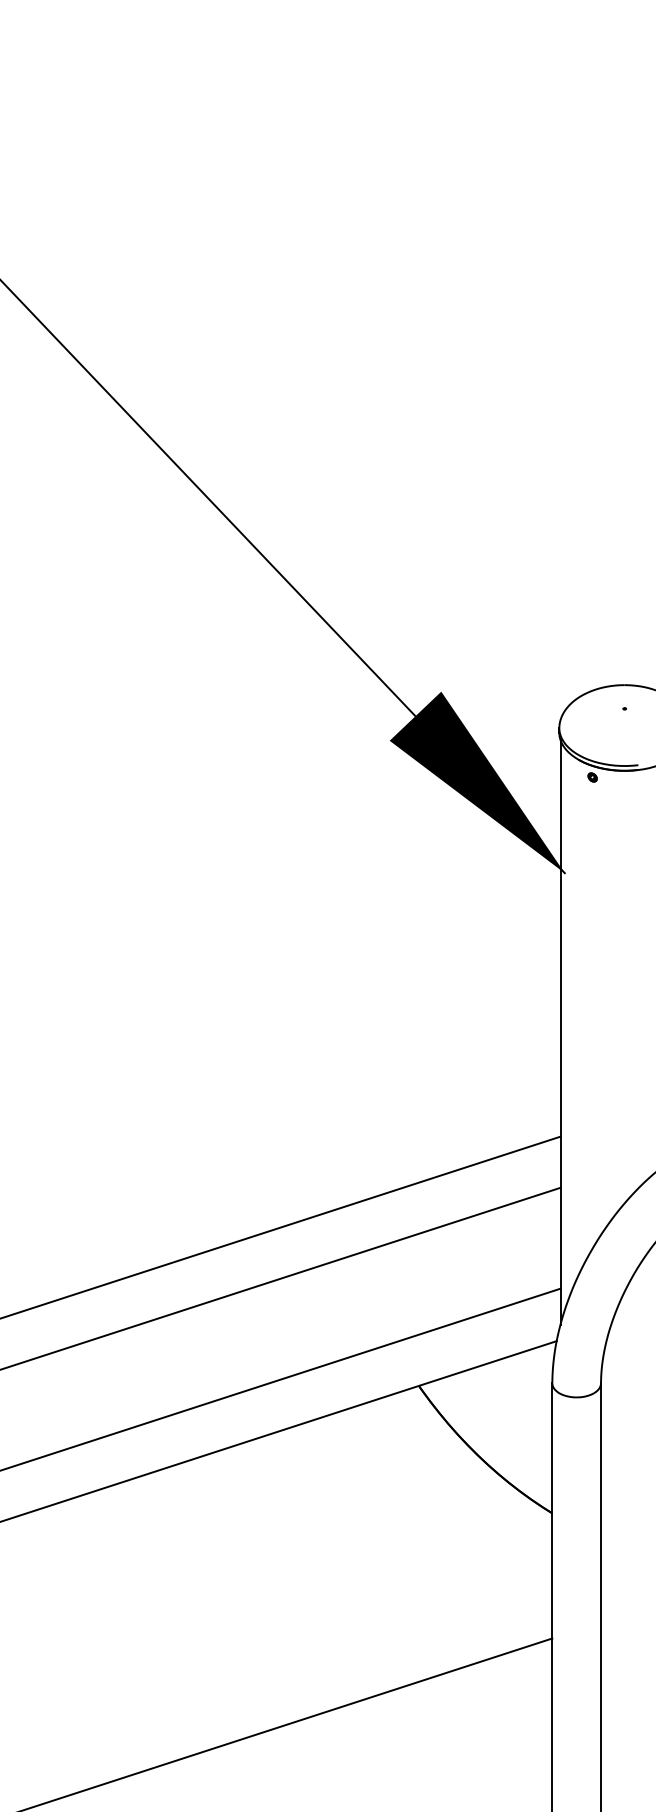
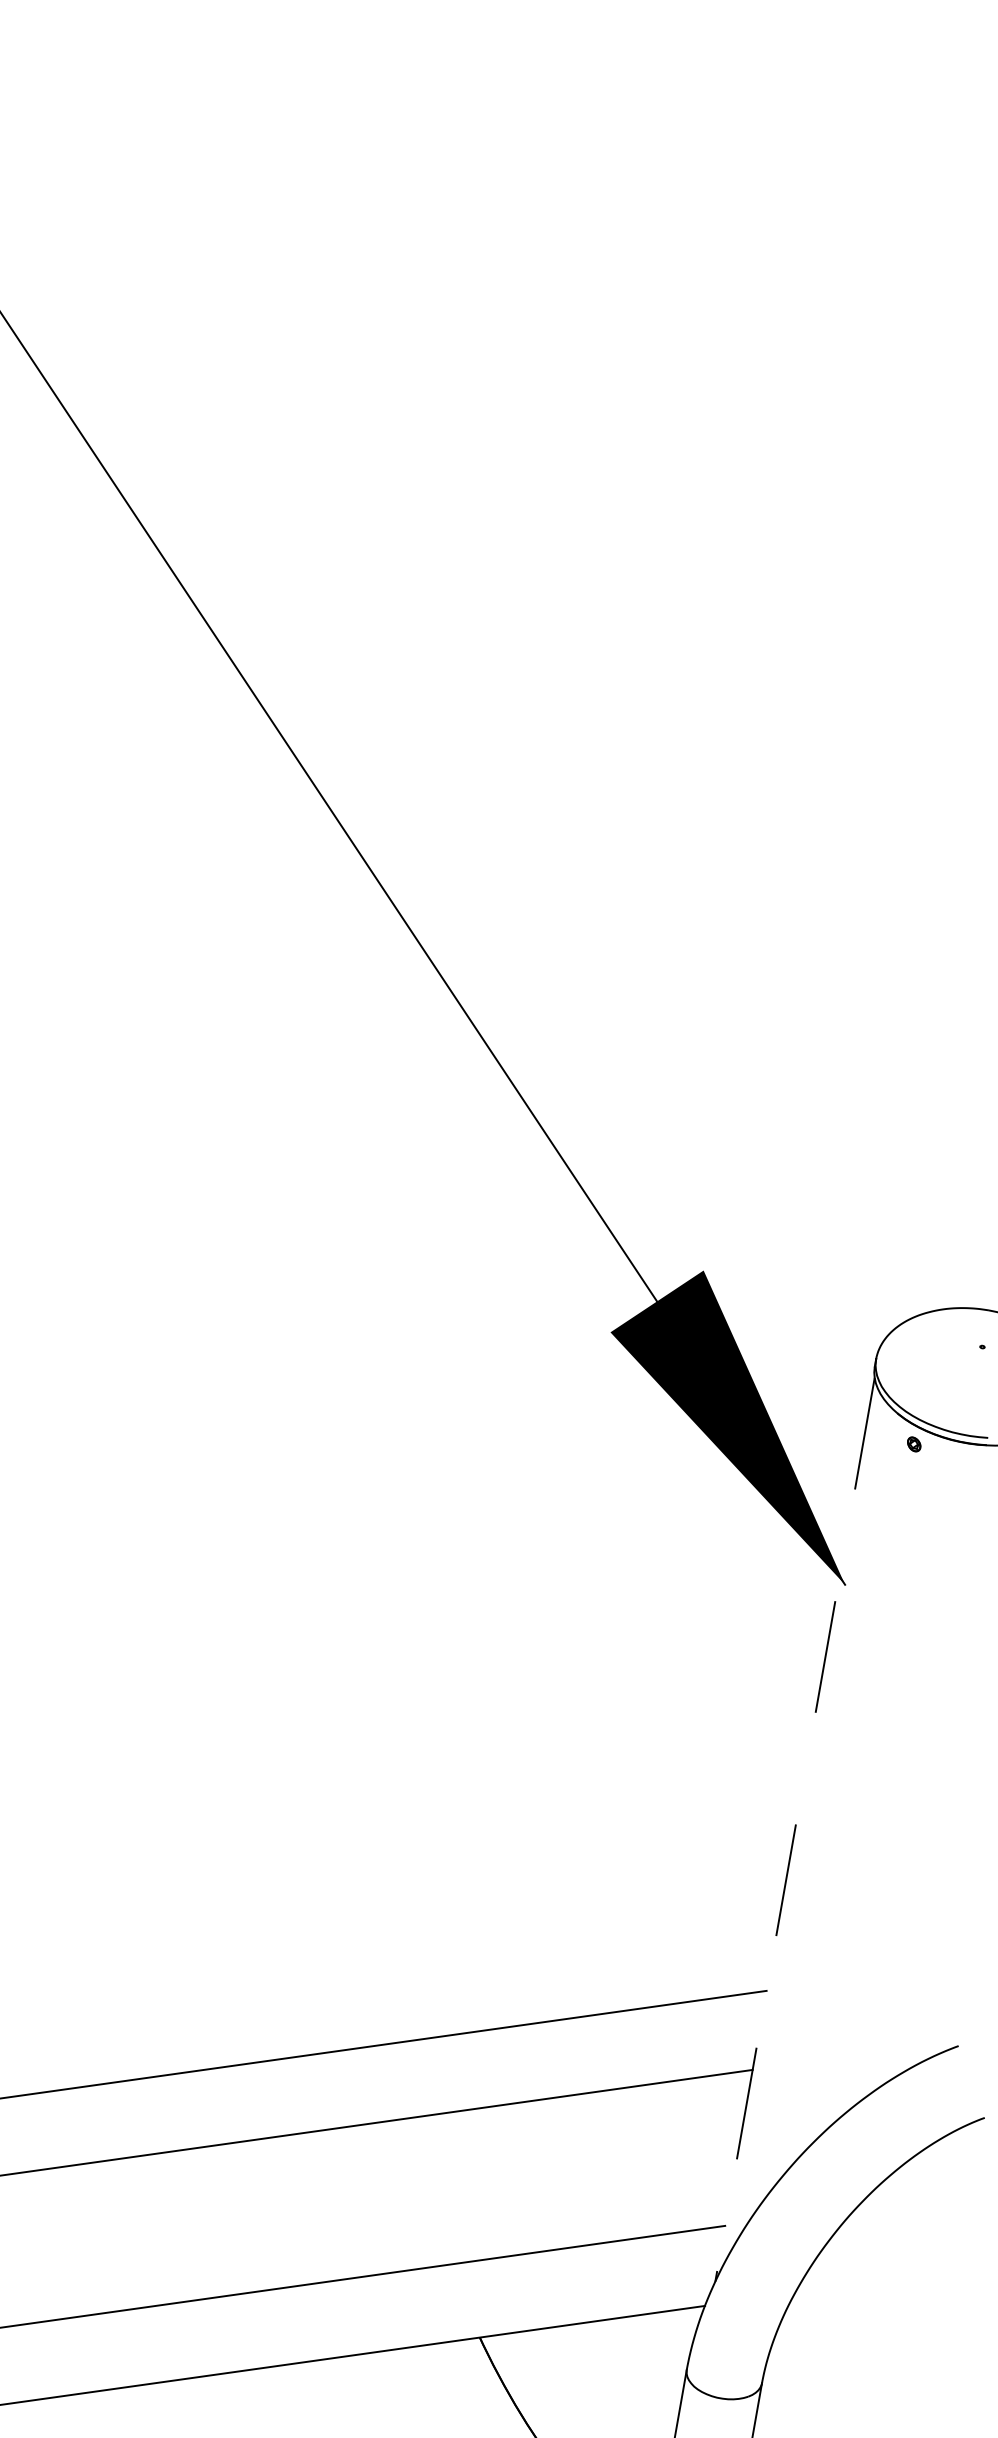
line: (560, 1032) -> (795, 1829), solid -> dashed

